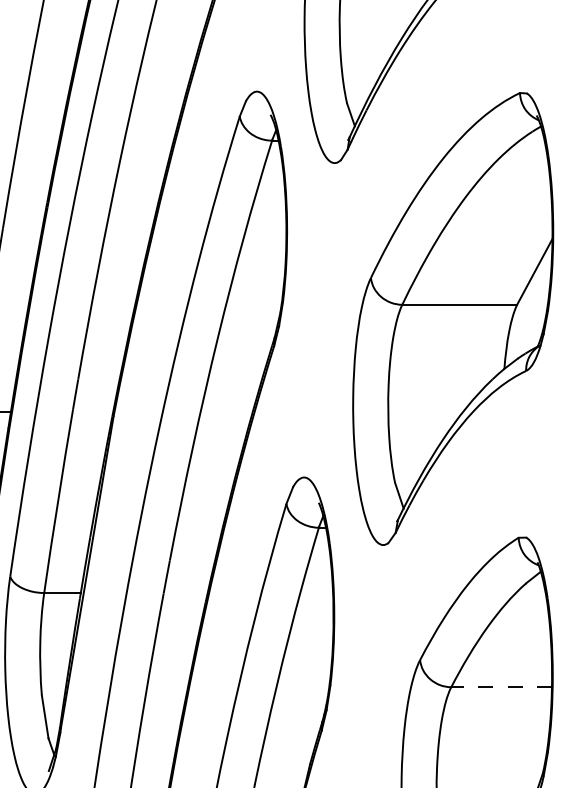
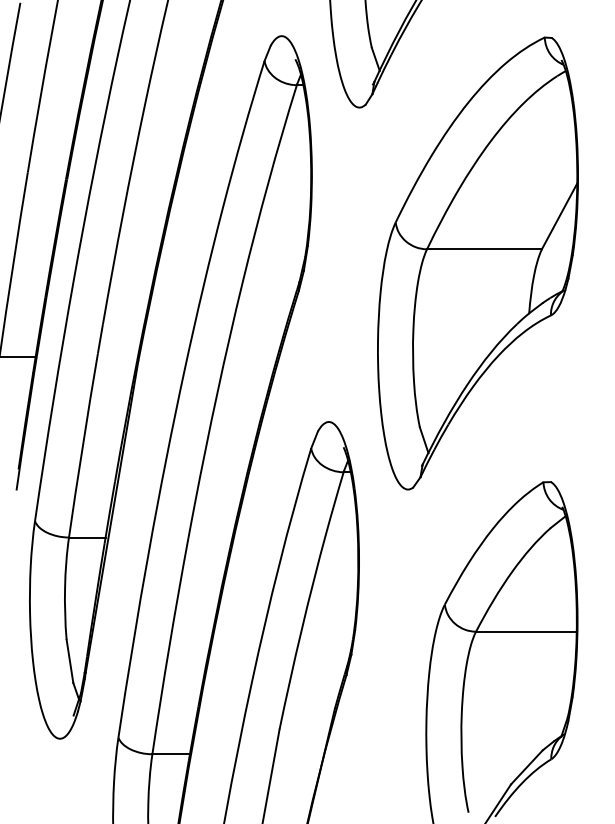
line: (500, 687) -> (525, 631), dashed -> solid

